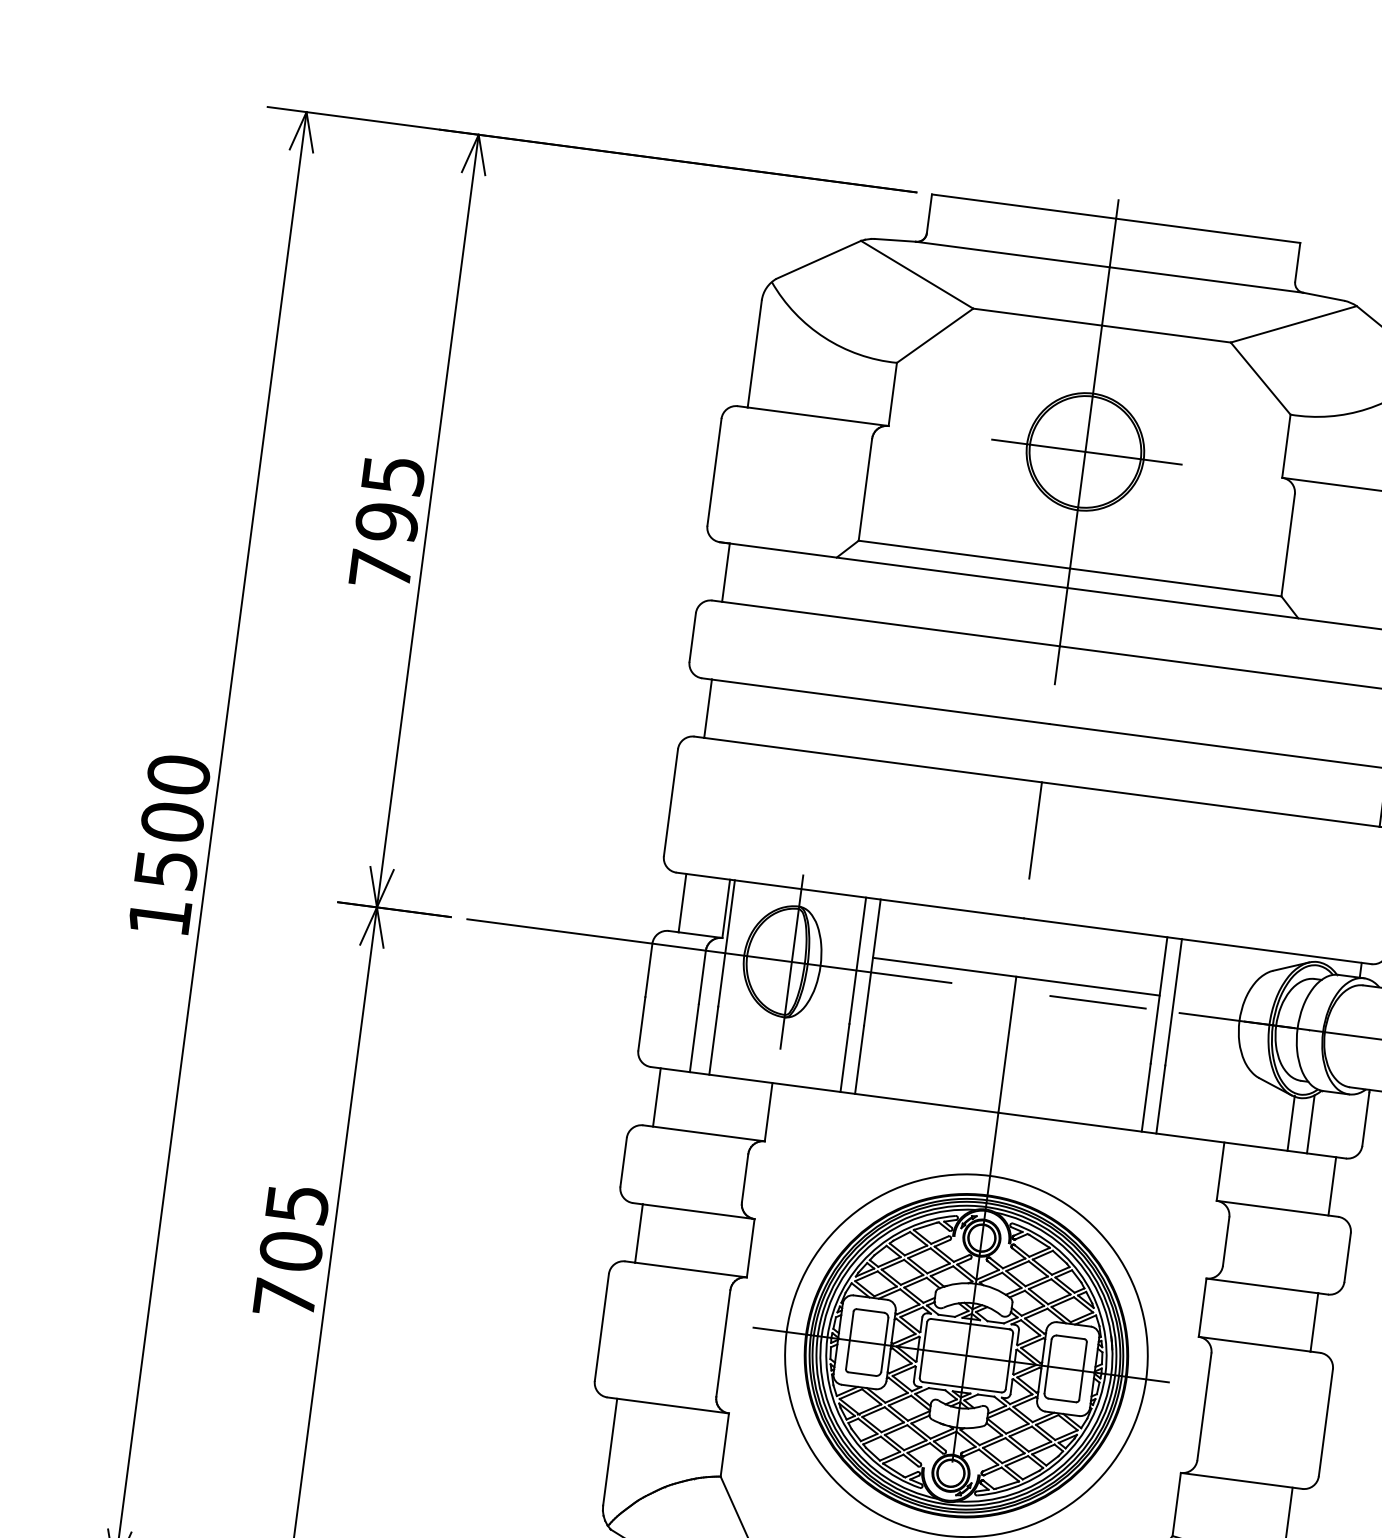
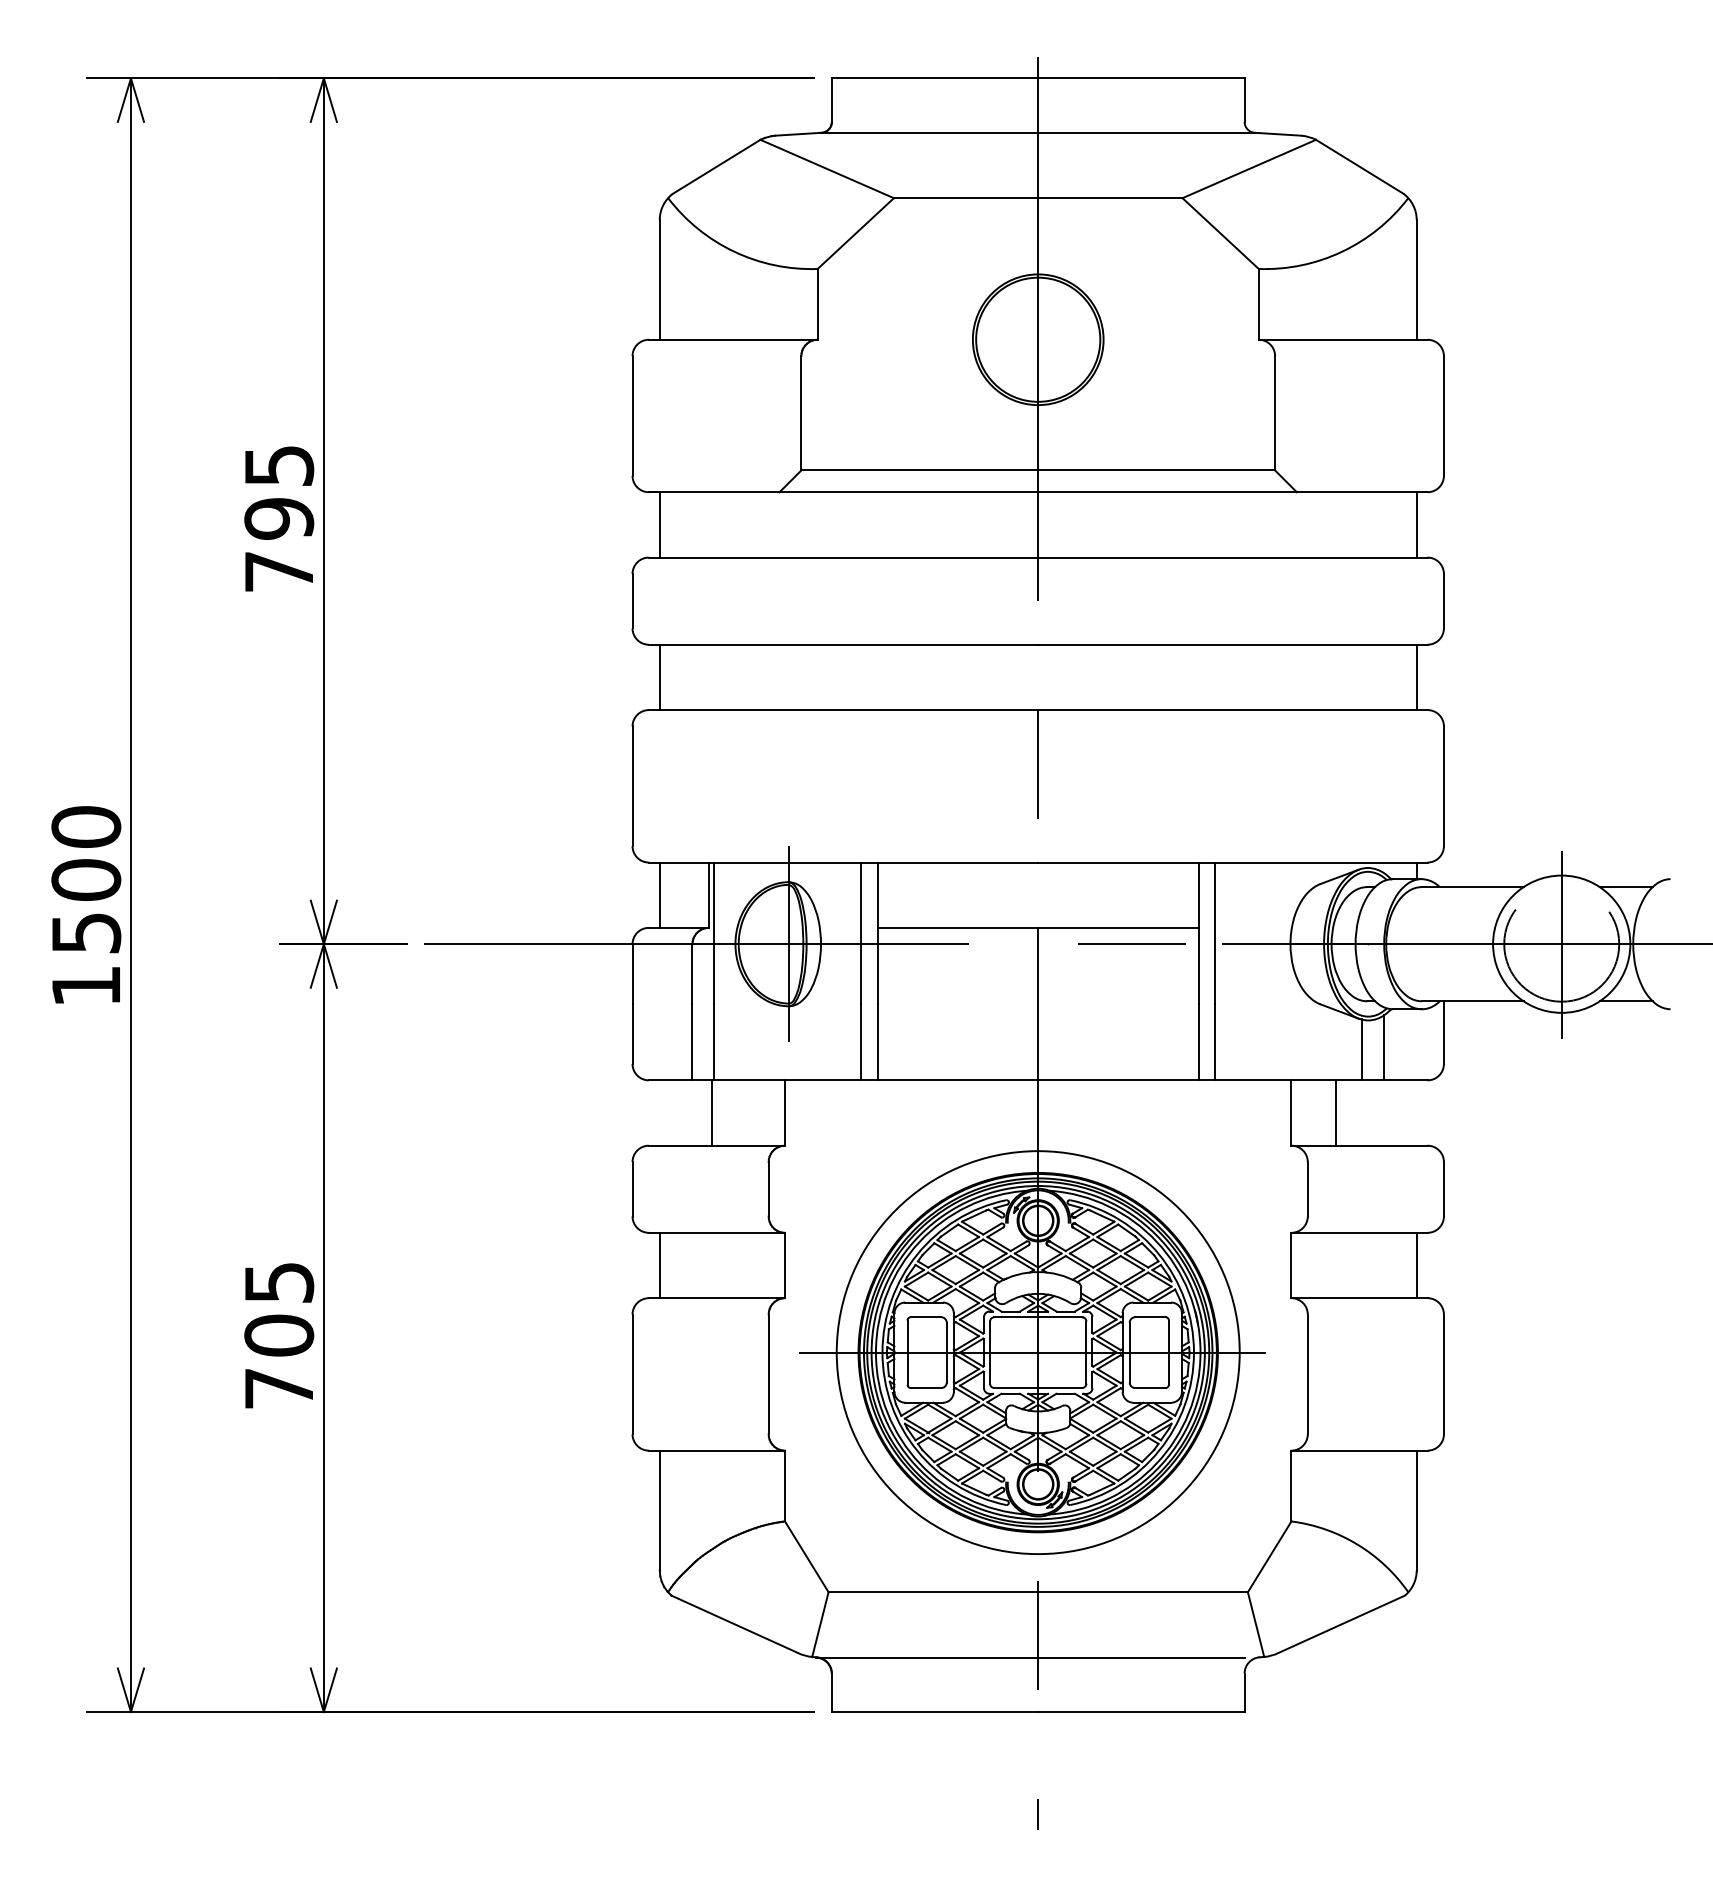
line: (1086, 451) -> (1039, 339), removed
line: (656, 1096) -> (711, 1112), moved
line: (1332, 1185) -> (1335, 1112), moved

